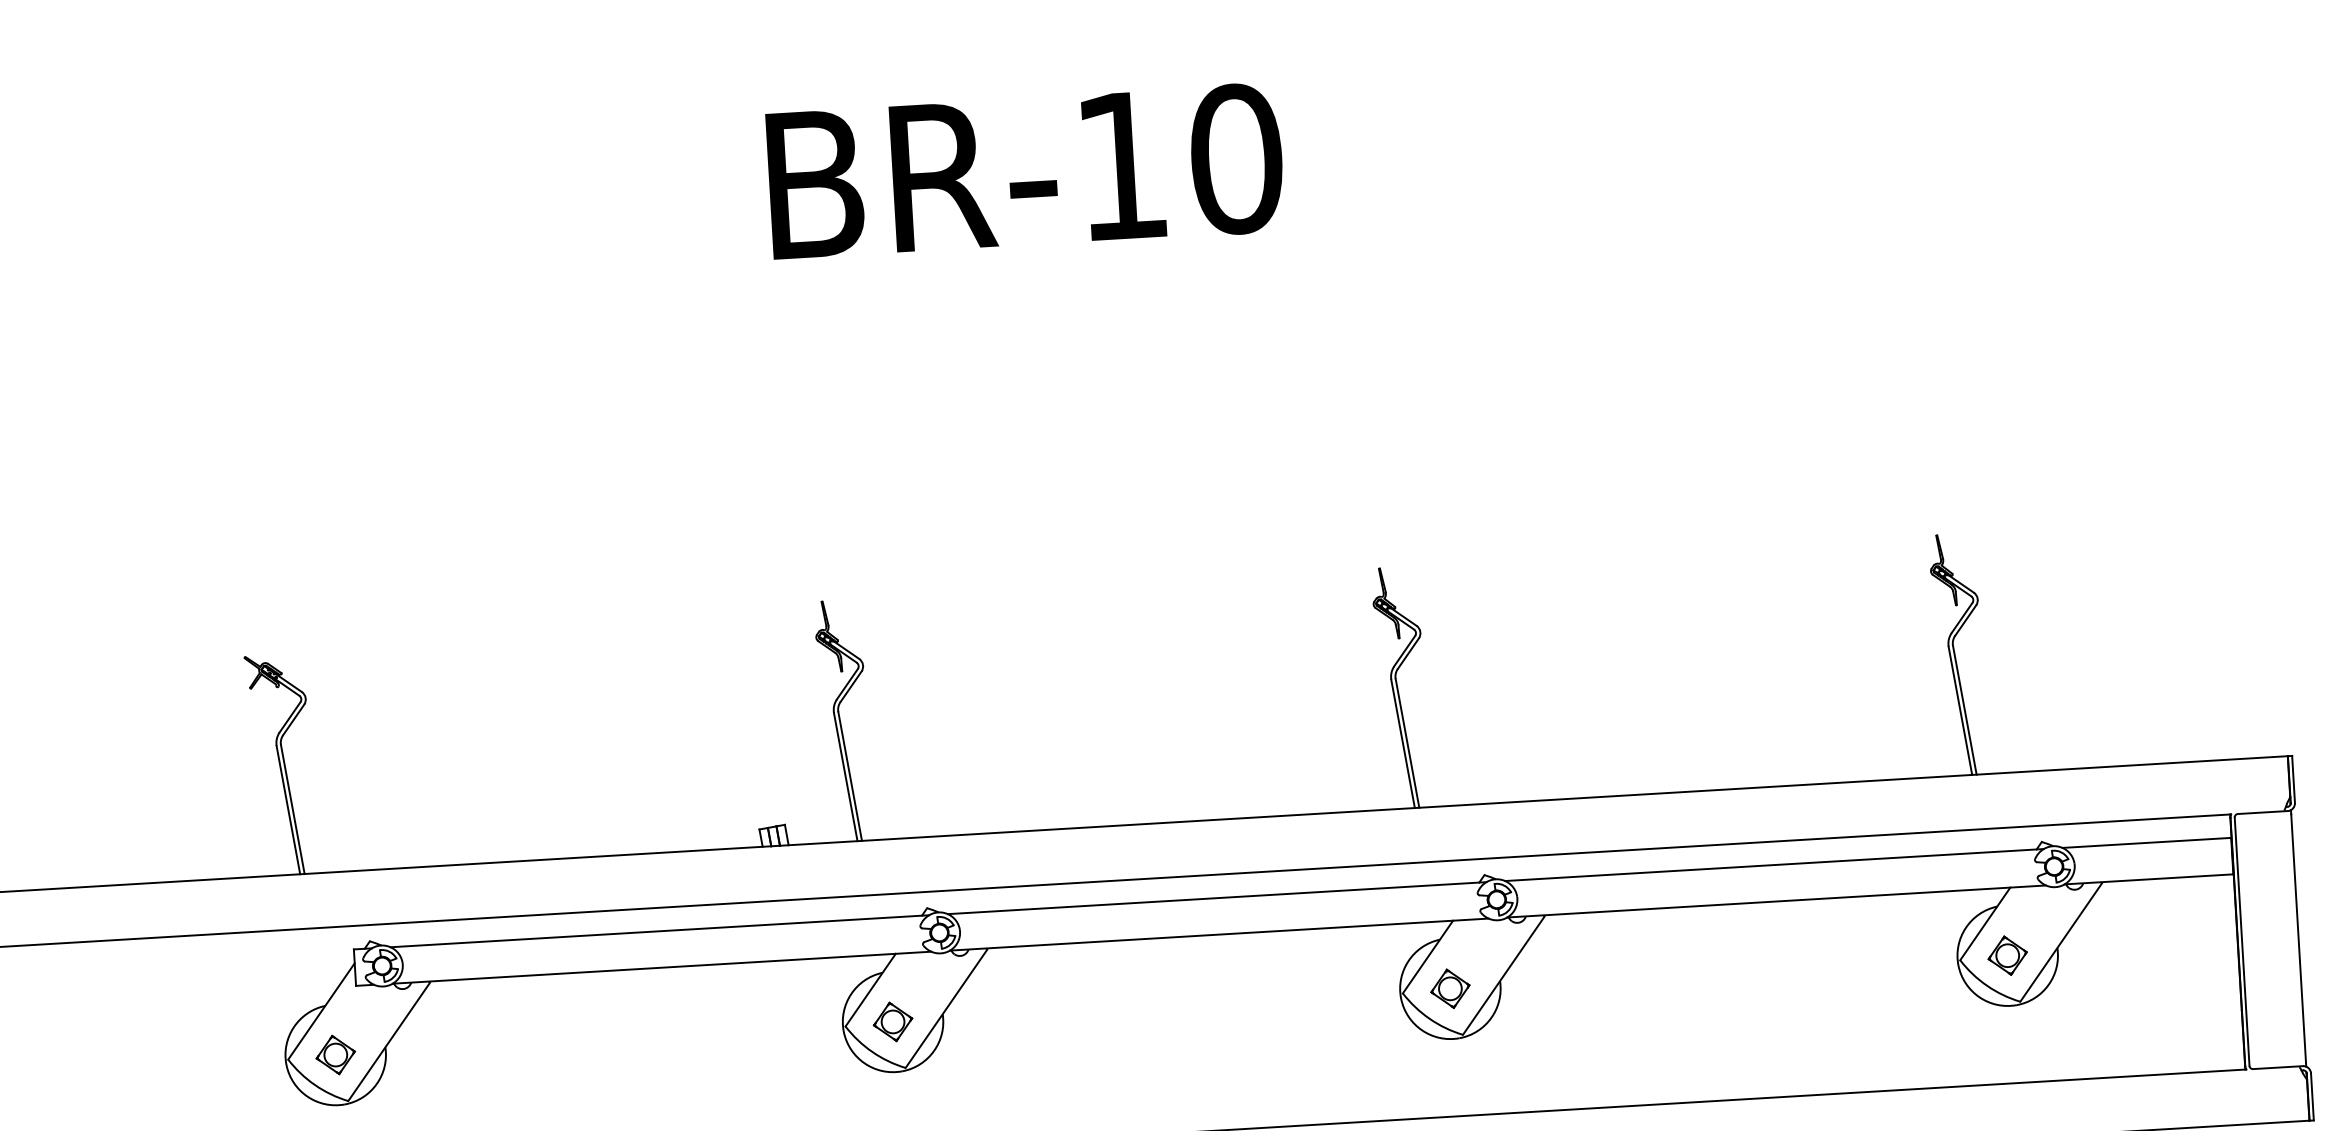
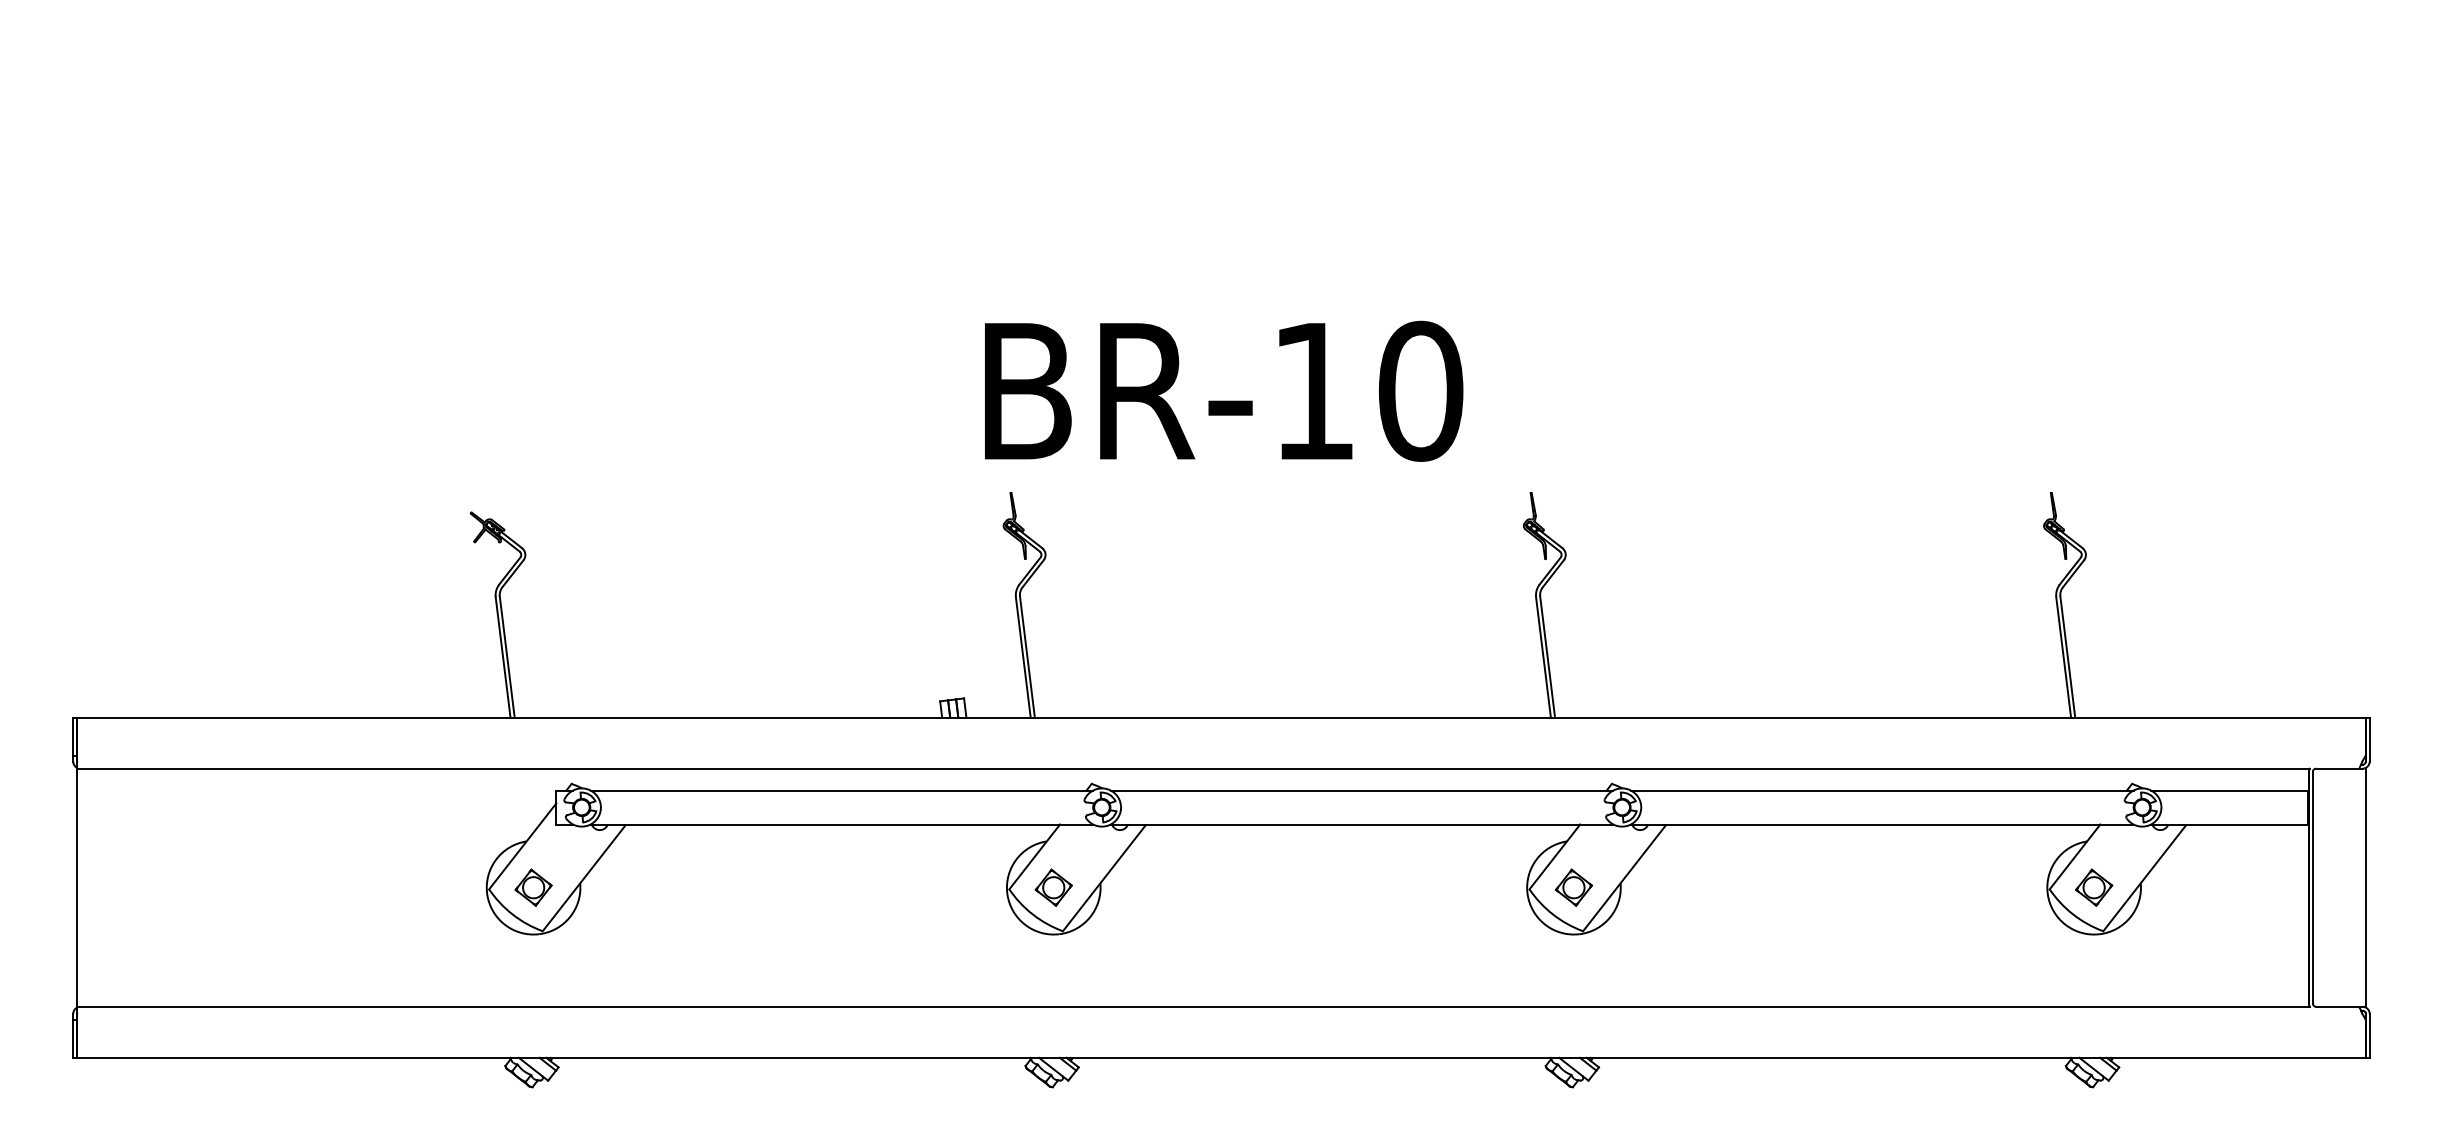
text: (1026, 170) -> (1224, 390), moved

